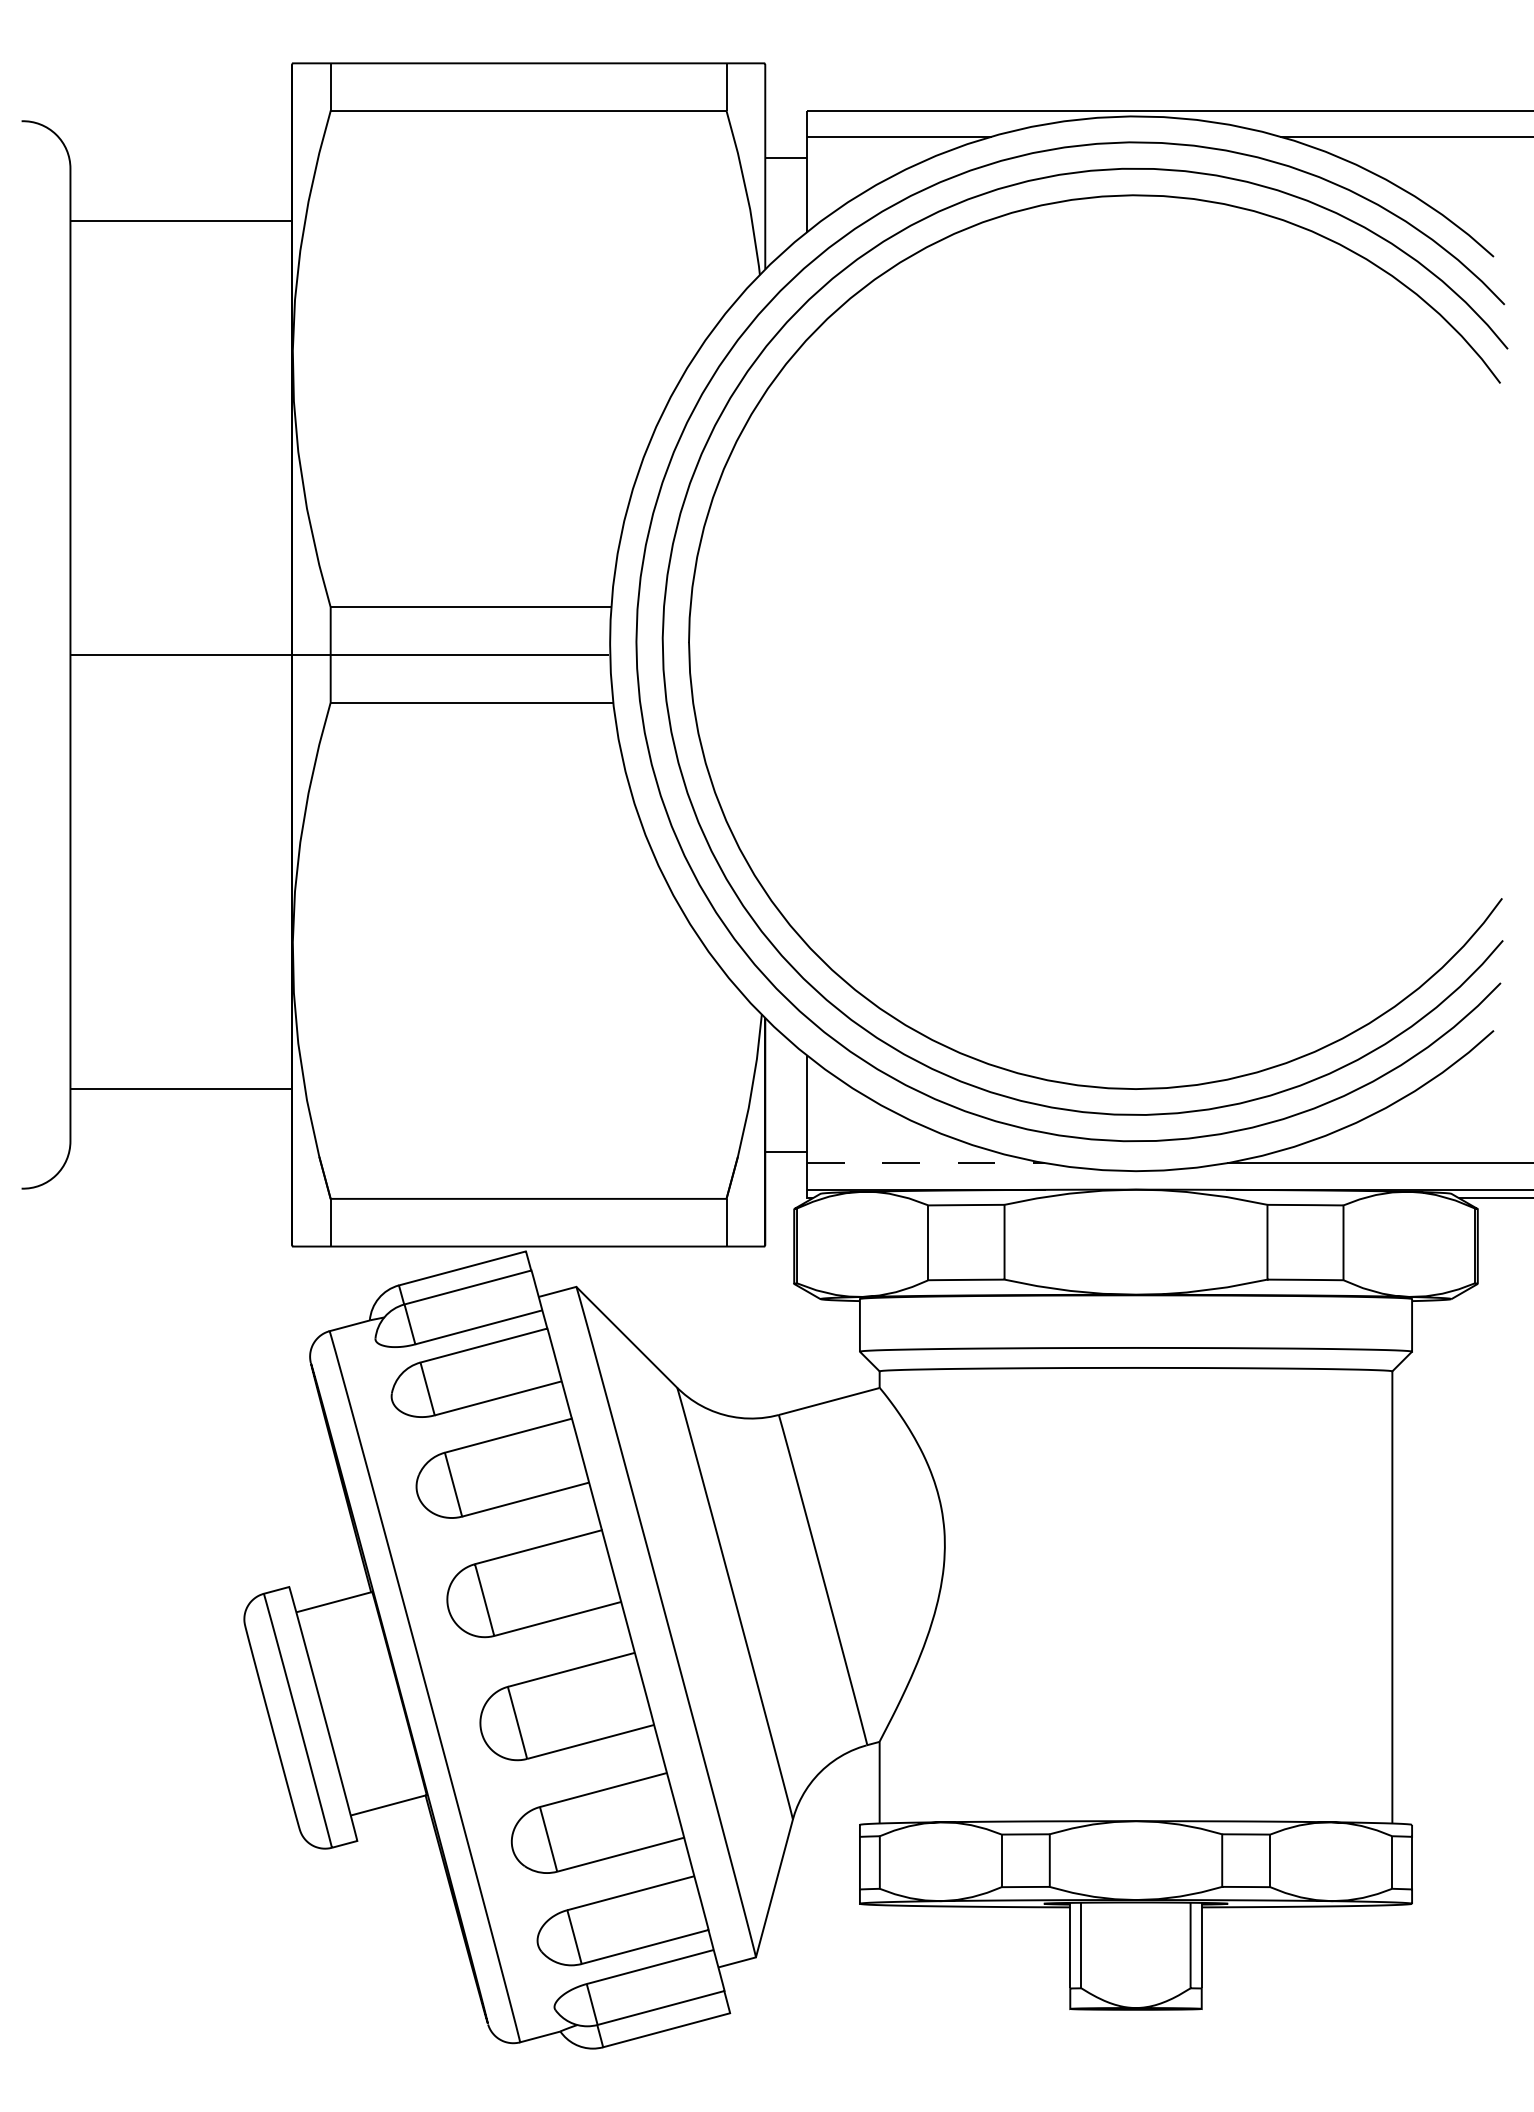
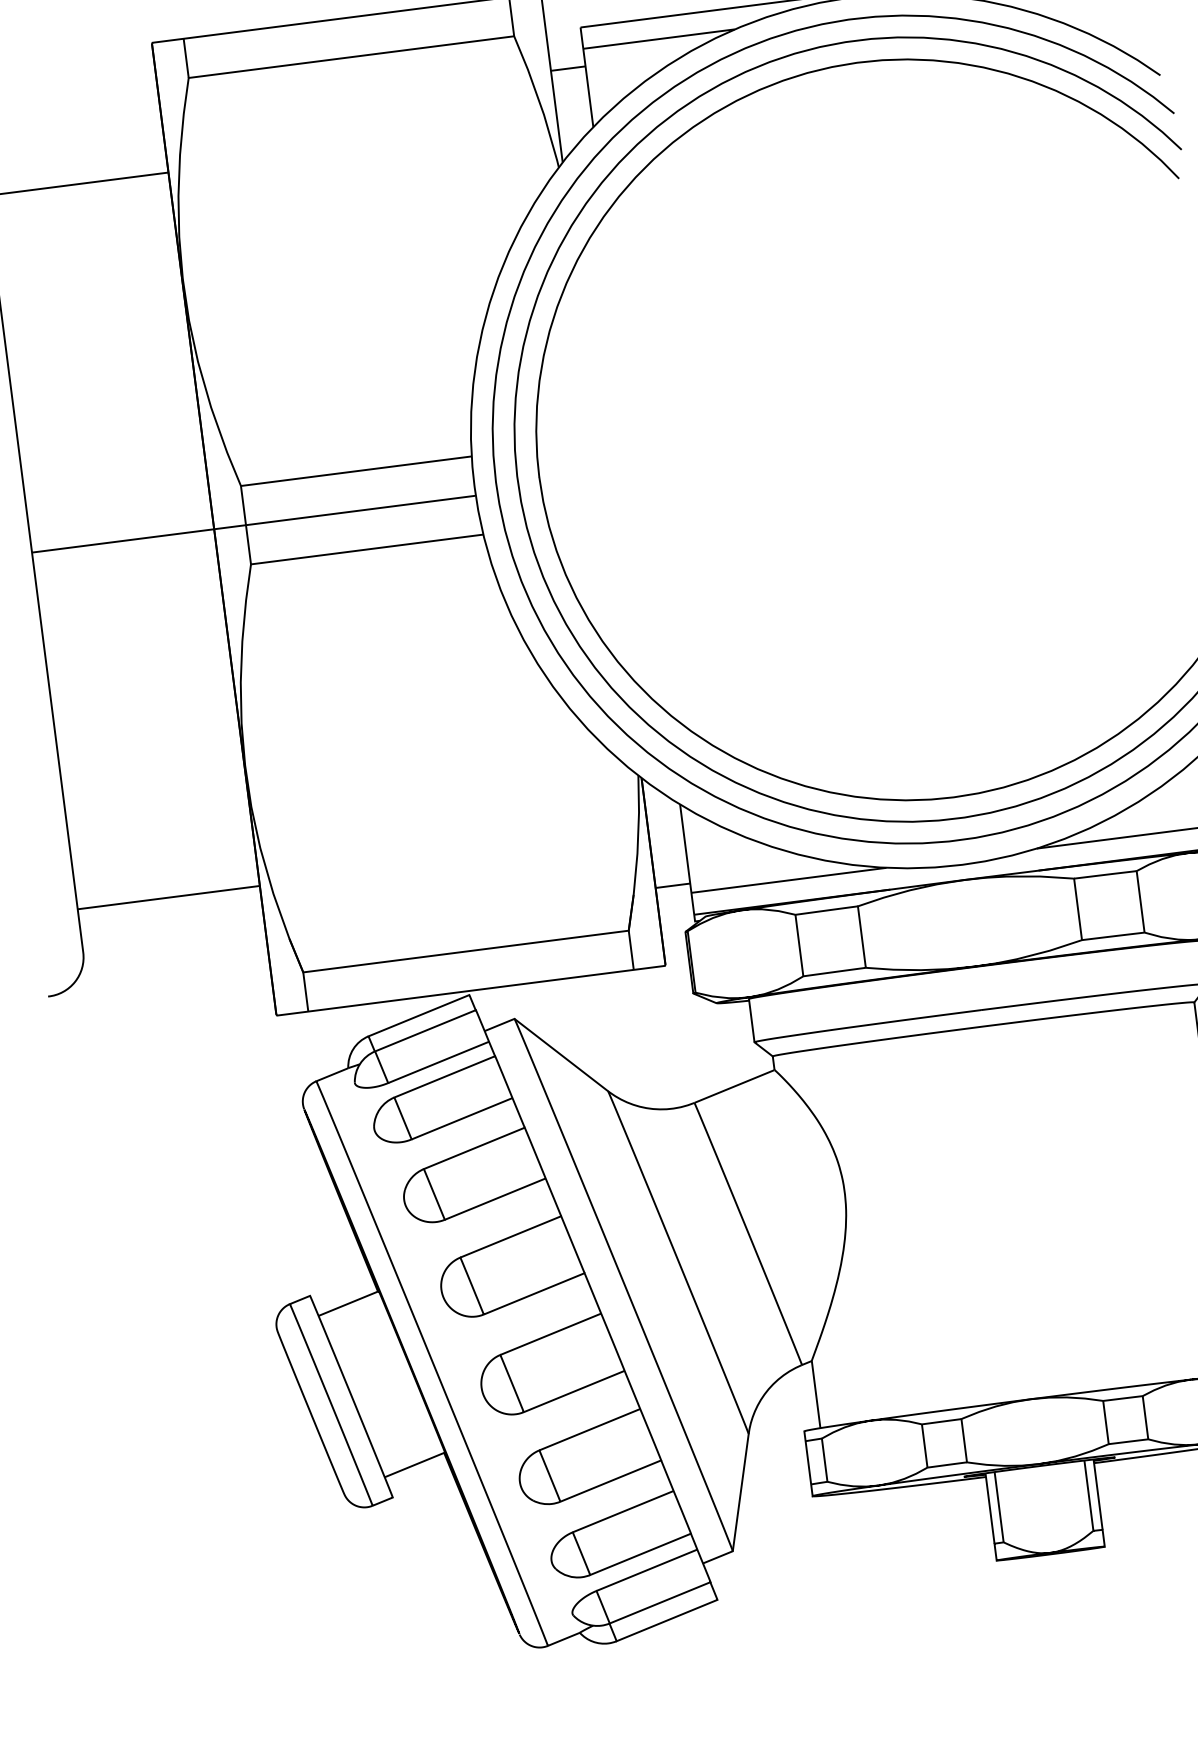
line: (925, 1163) -> (788, 880), dashed -> solid

